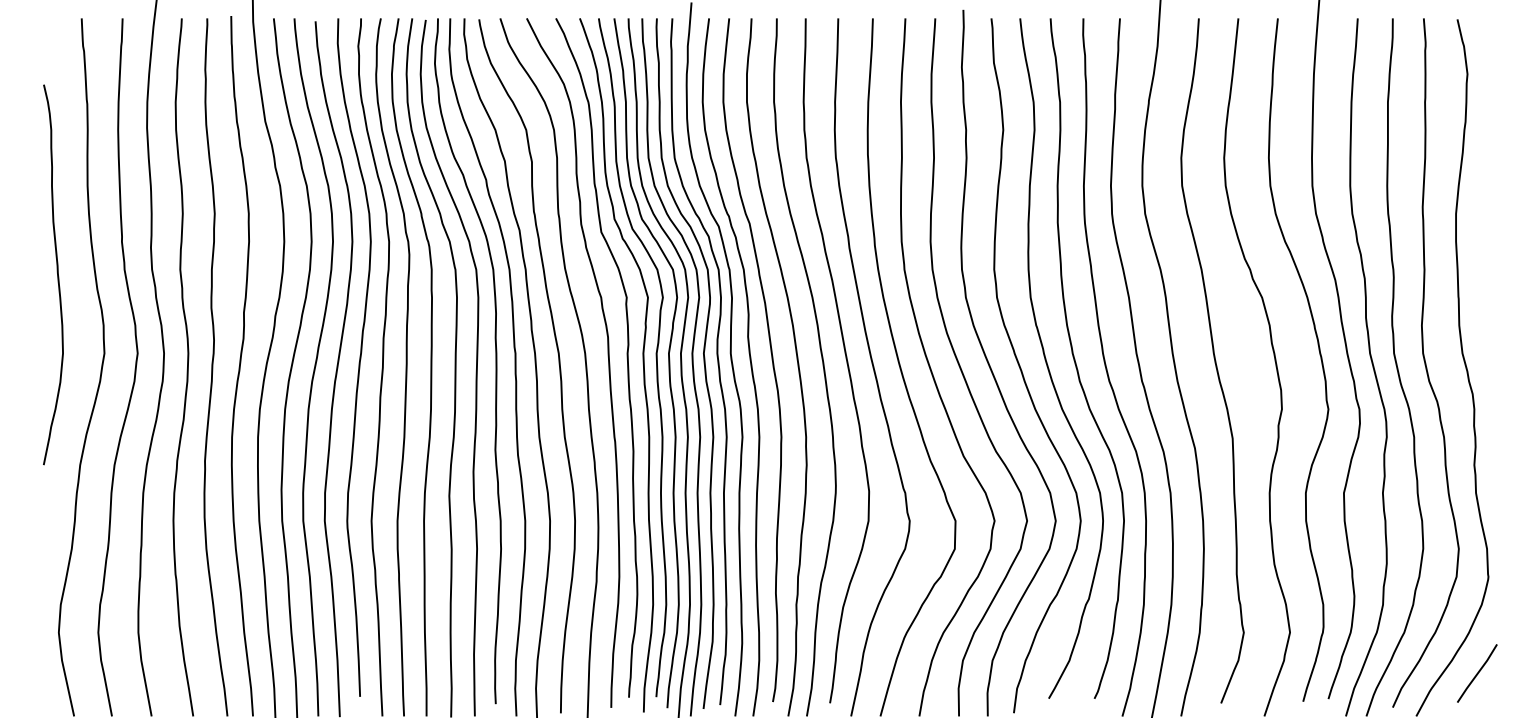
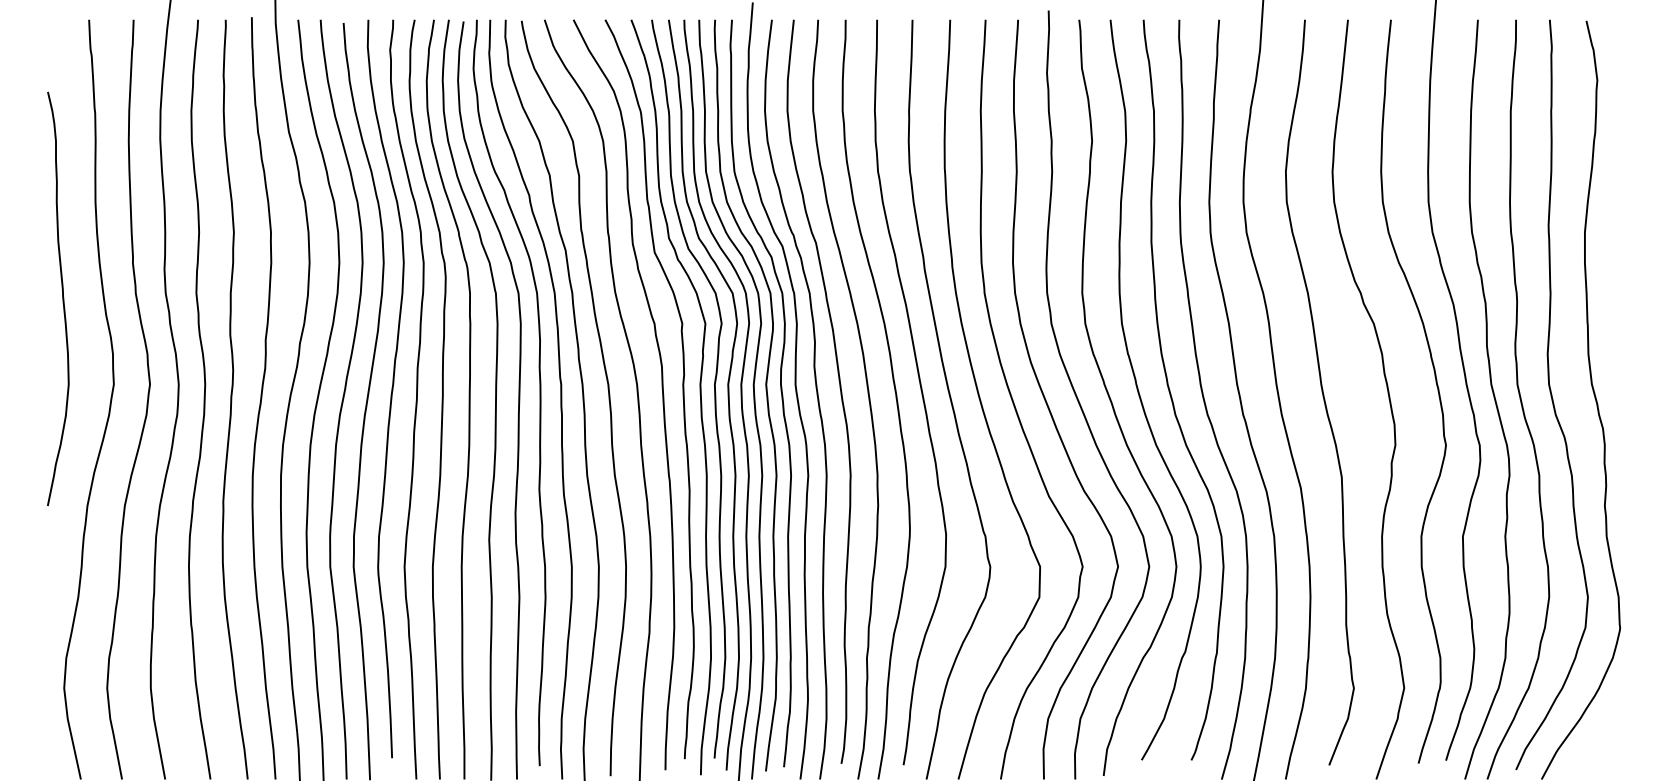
line: (1477, 673) -> (1608, 732), removed

